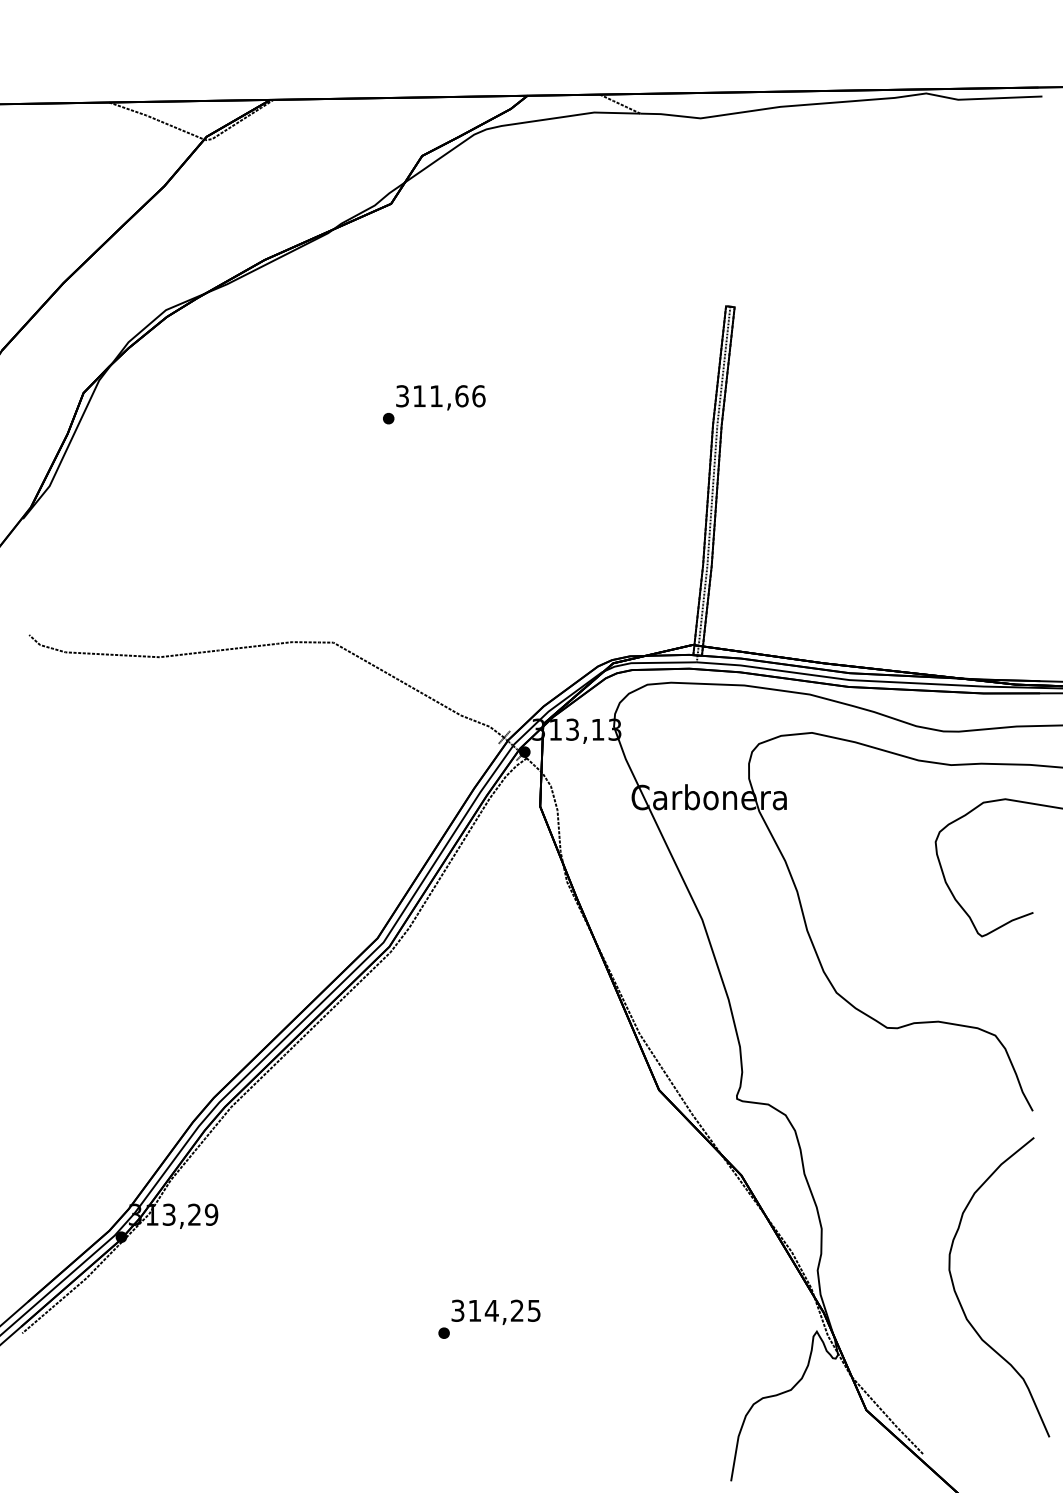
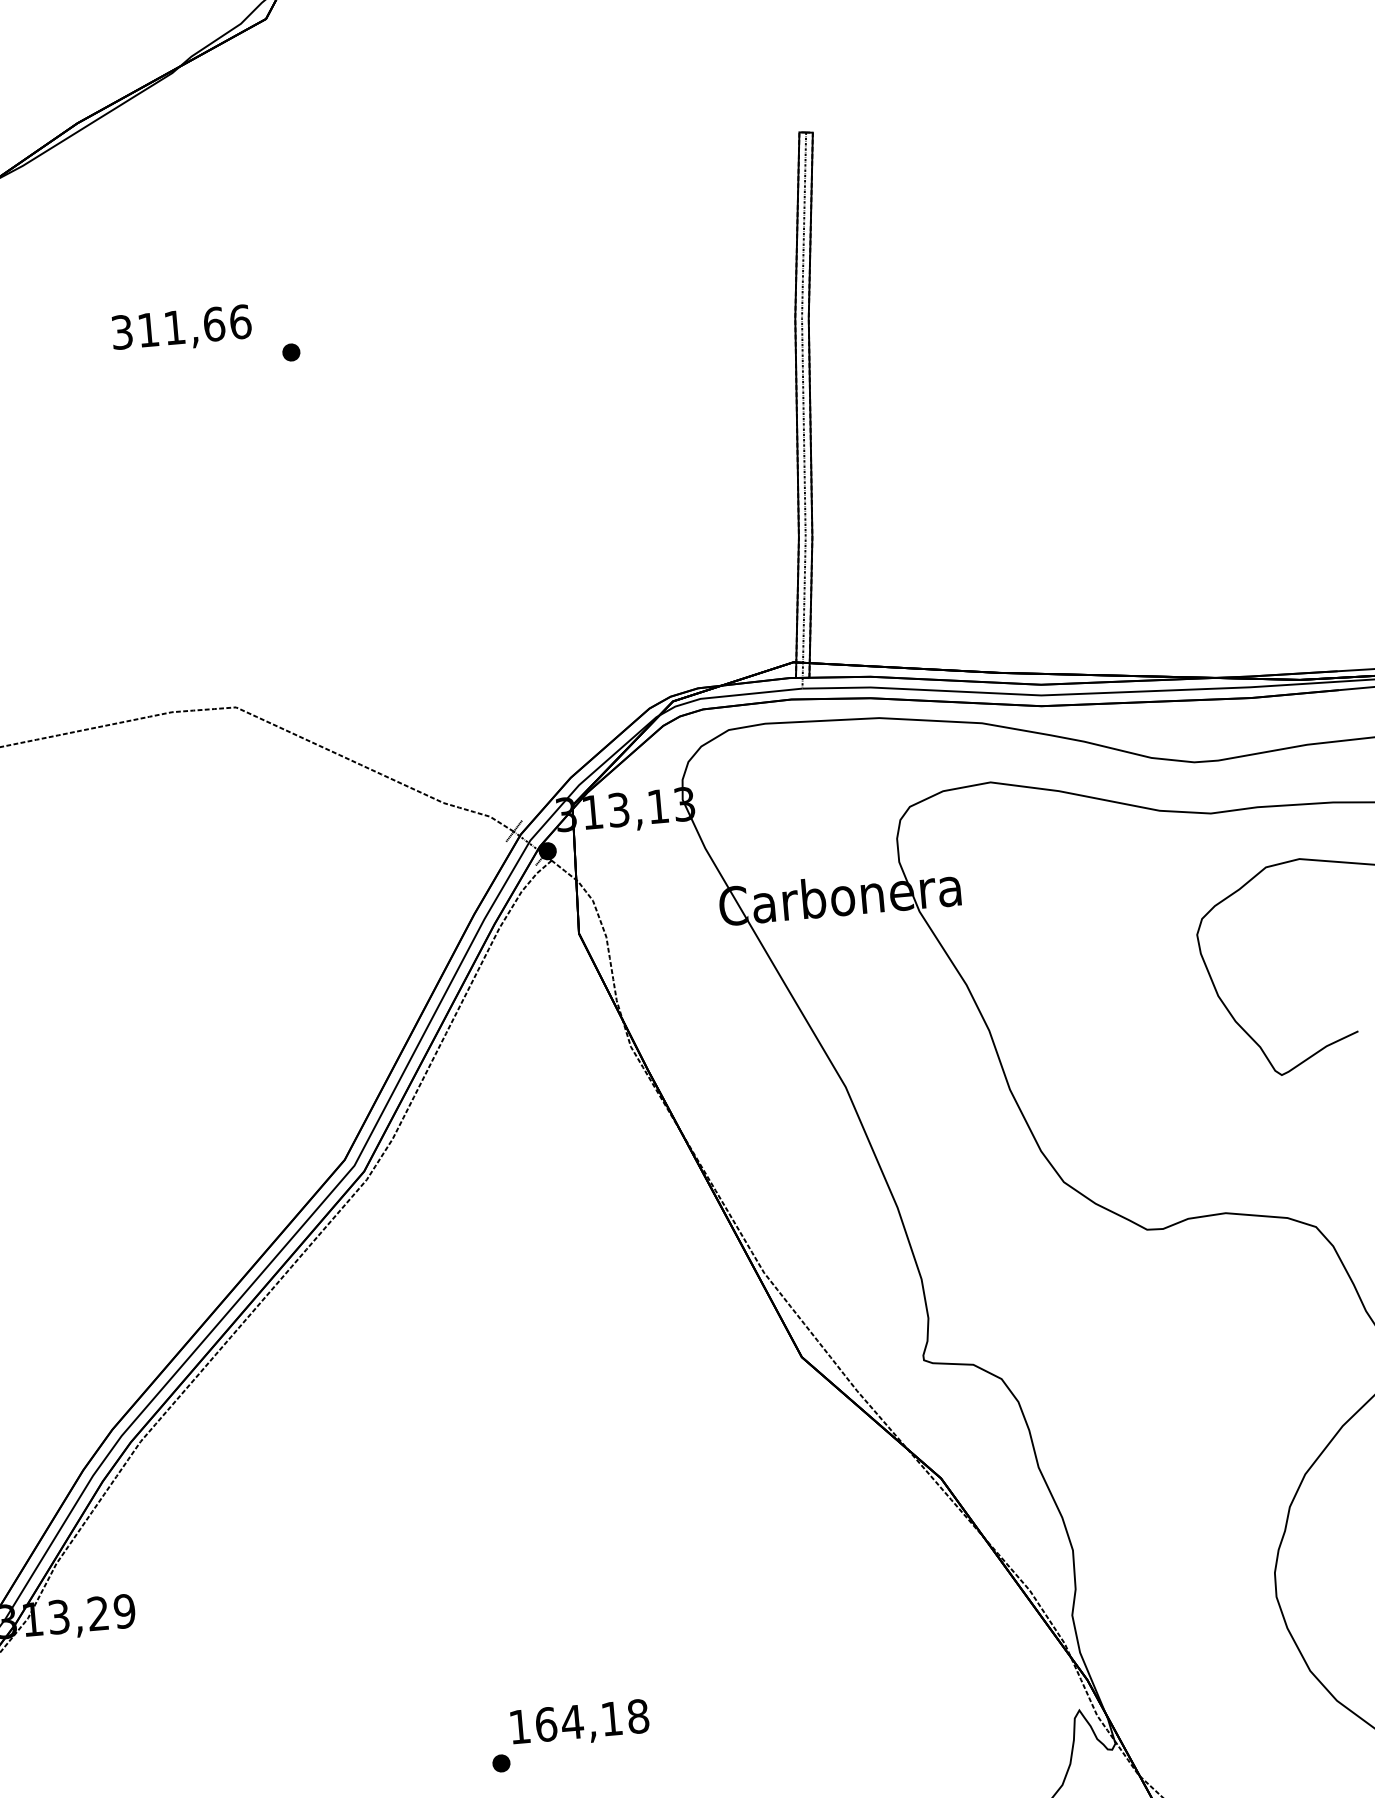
text: (440, 397) -> (181, 329), moved
text: (495, 1310) -> (578, 1721), 314,25 -> 164,18

